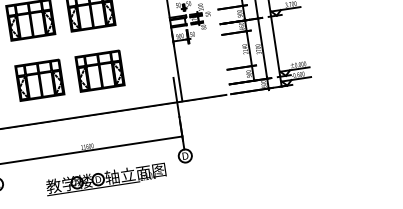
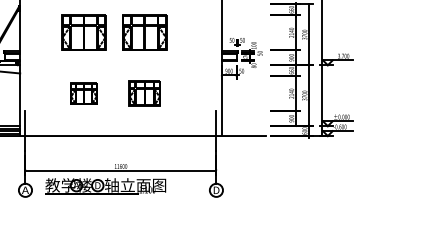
part: (99, 71) -> (144, 93), size x0.7
part: (39, 80) -> (83, 93), size x0.6
part: (106, 179) -> (105, 186), moved

